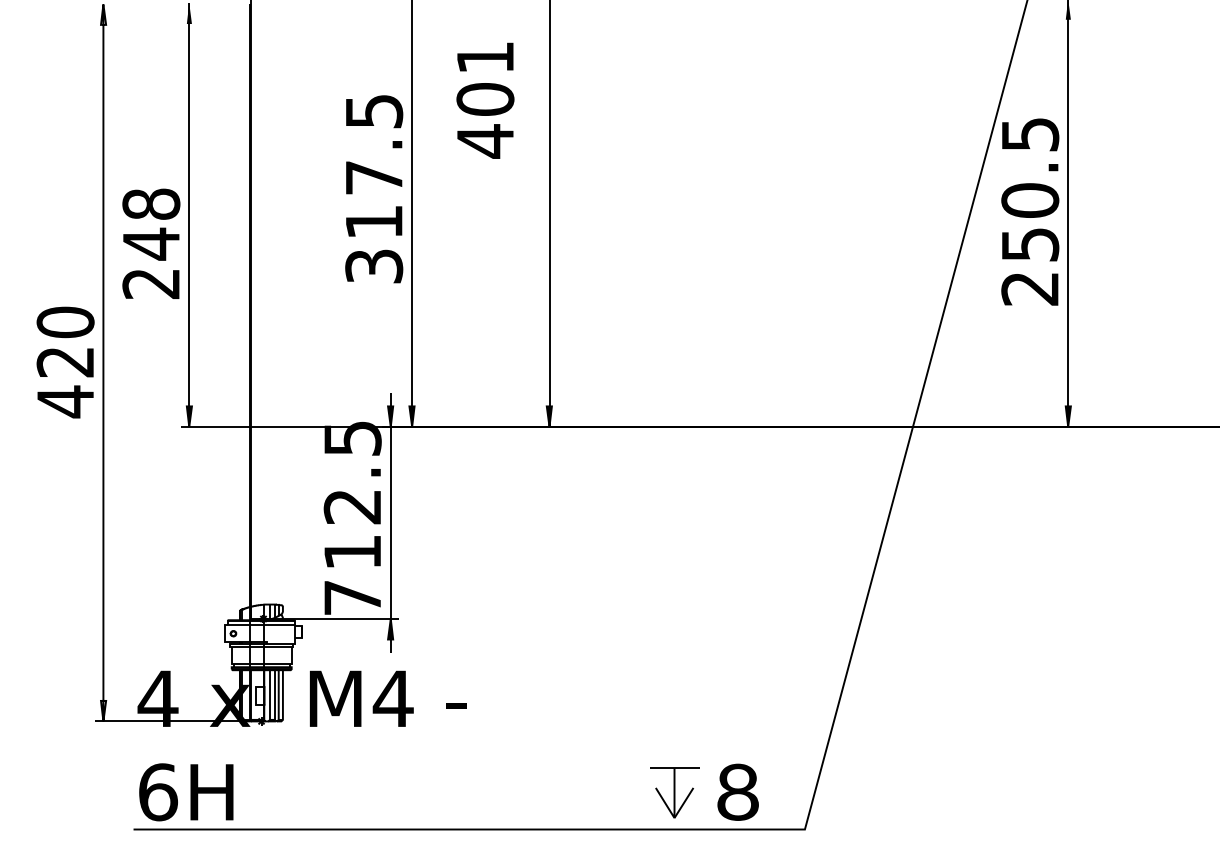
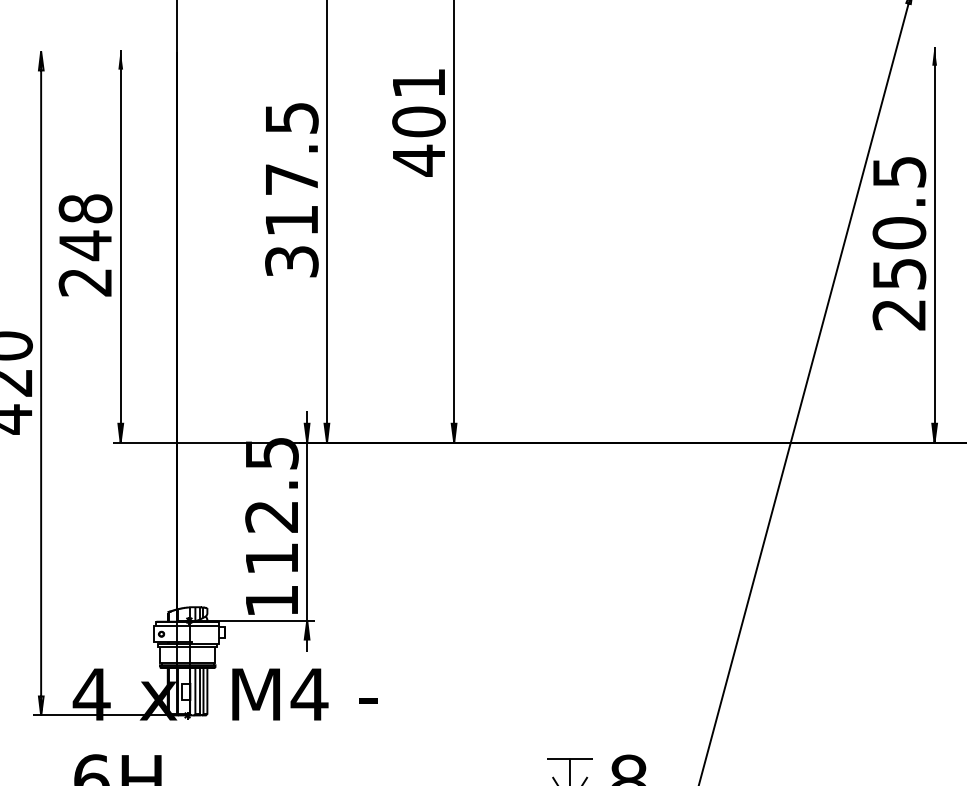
text: (485, 100) -> (419, 122), moved
text: (374, 189) -> (292, 190), moved
text: (151, 243) -> (85, 245), moved
text: (352, 597) -> (271, 600), 712.5 -> 112.5

